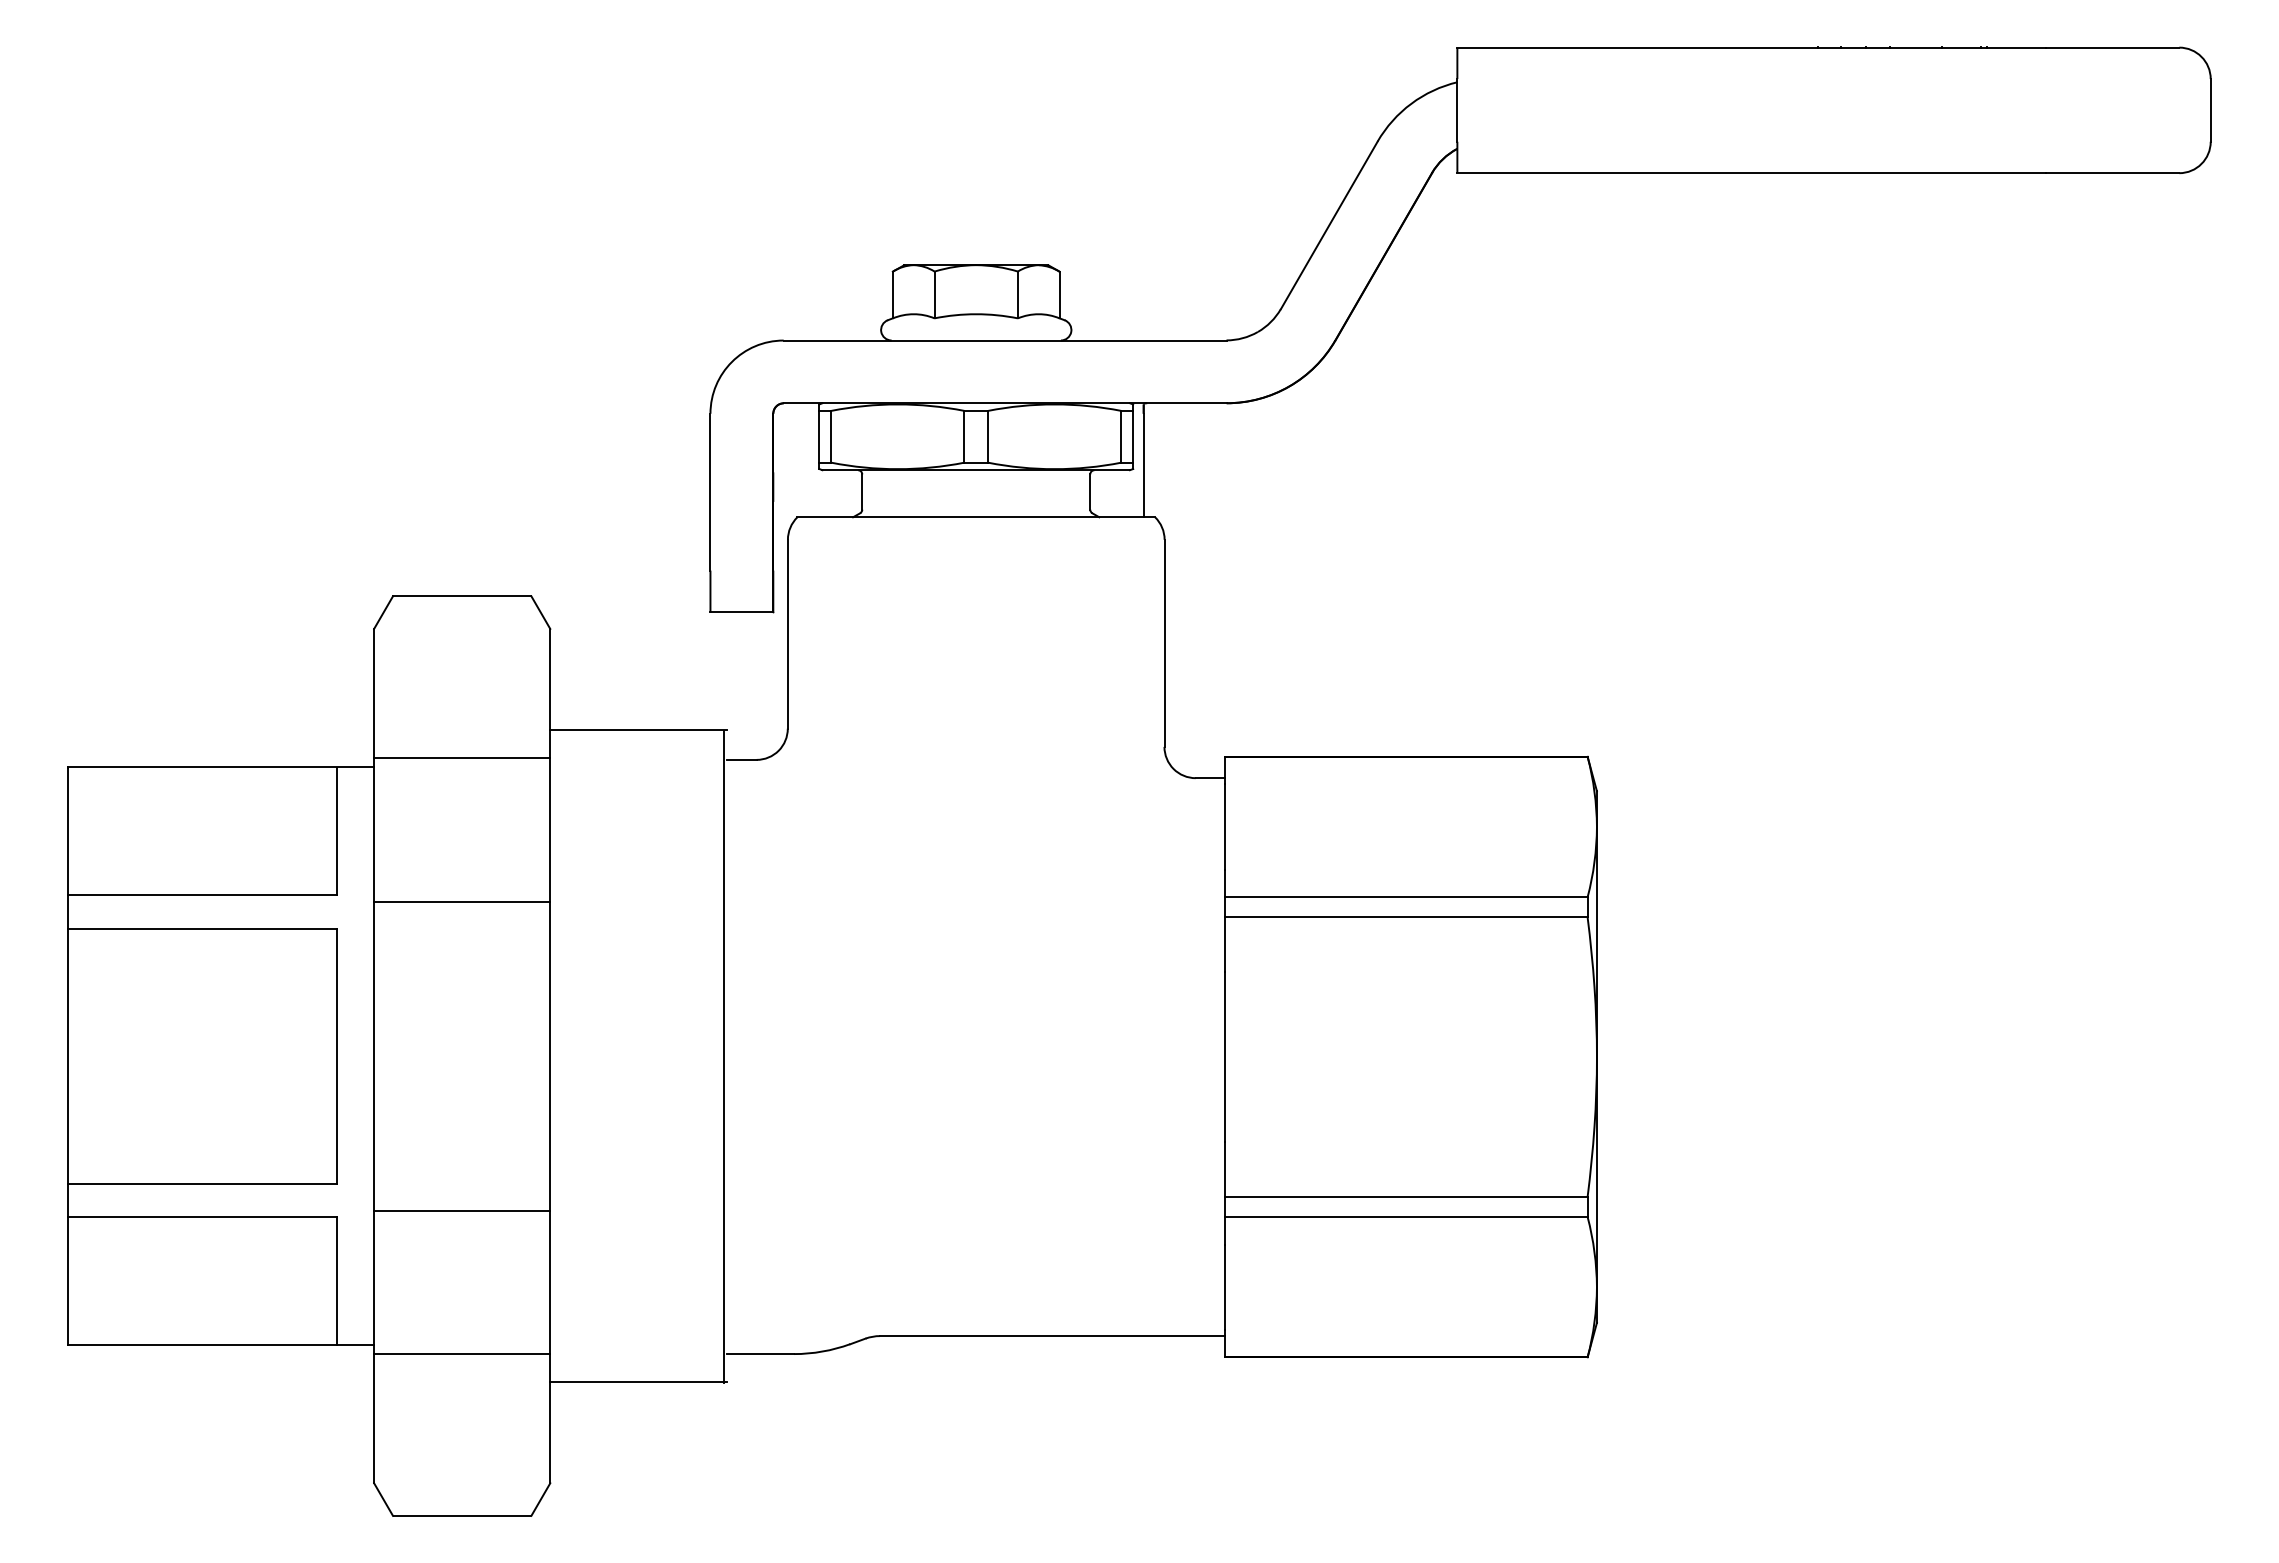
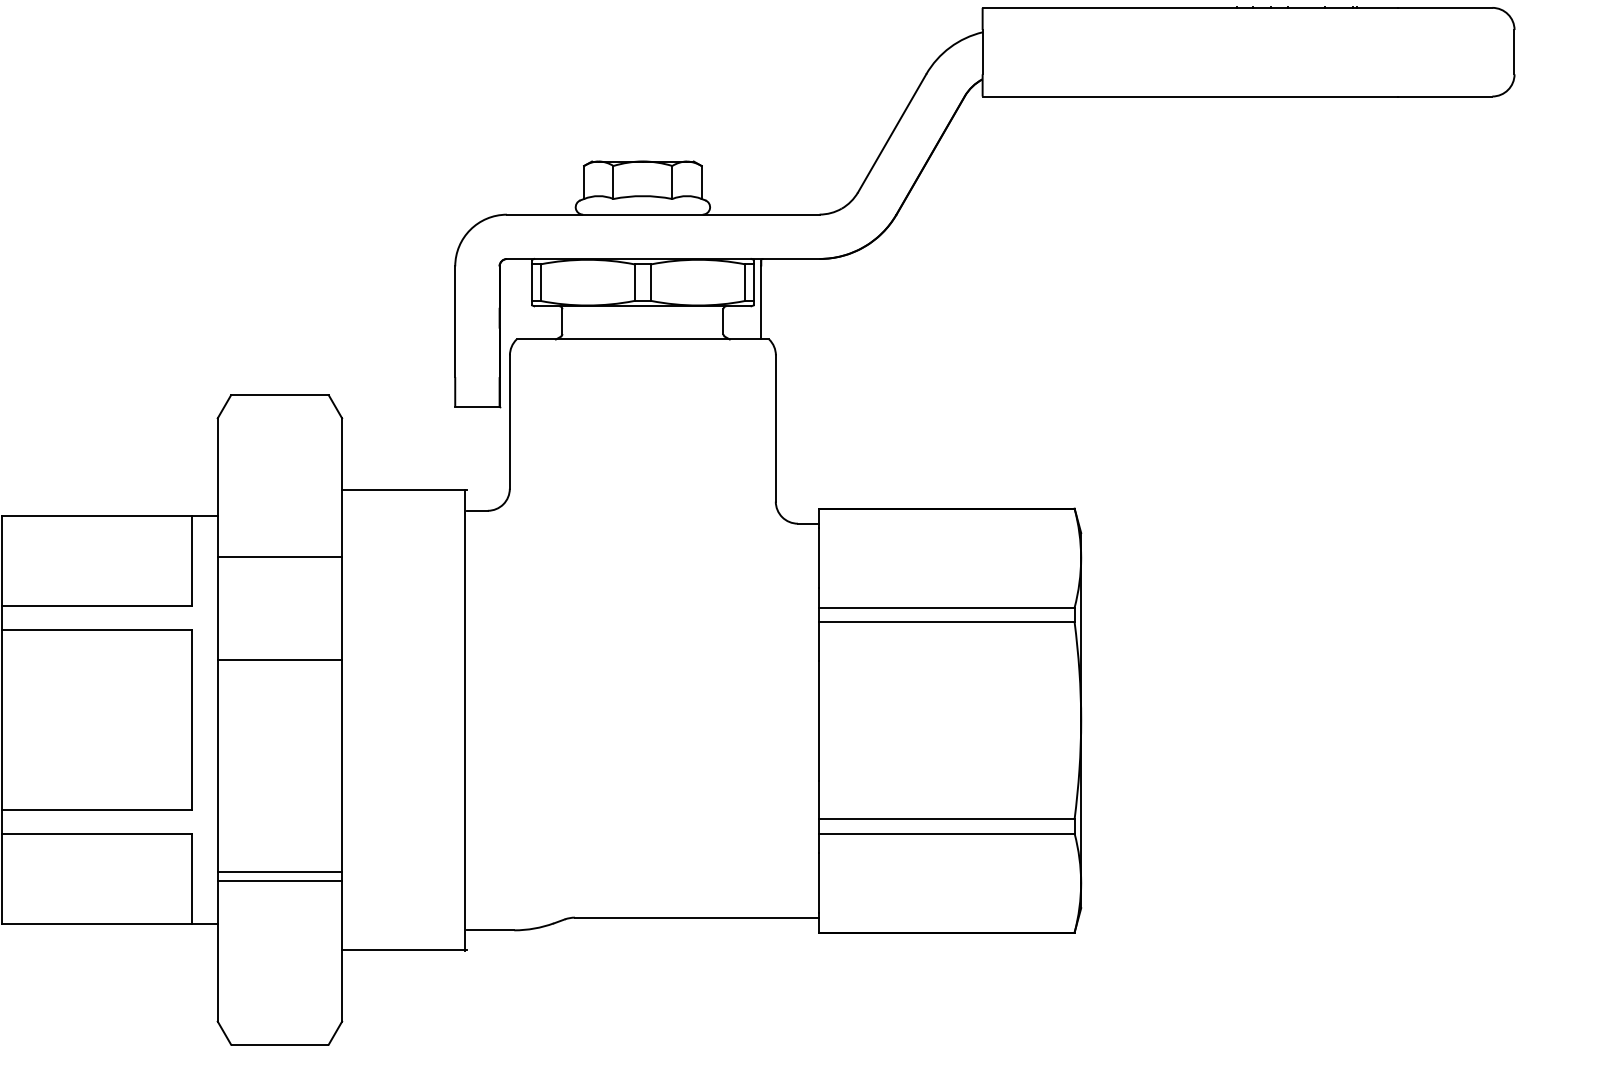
line: (462, 758) -> (280, 557), moved
line: (462, 901) -> (280, 660), moved
line: (462, 1210) -> (280, 881), moved
line: (462, 1353) -> (280, 871), moved

